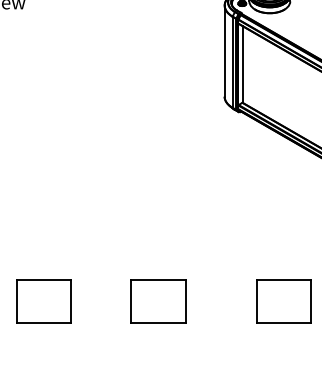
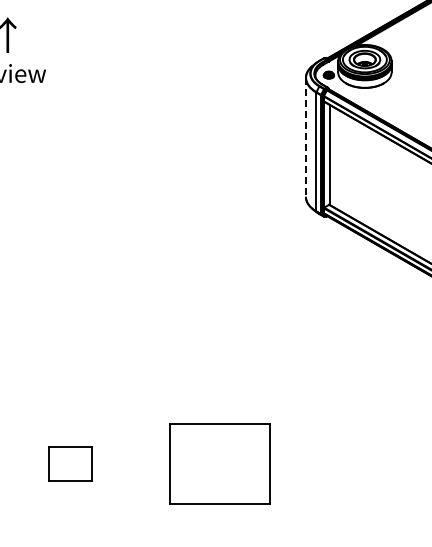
line: (224, 51) -> (305, 137), solid -> dashed
part: (44, 301) -> (70, 463), size x0.6
part: (158, 301) -> (219, 463), size x1.4
part: (284, 301) -> (383, 463), removed

